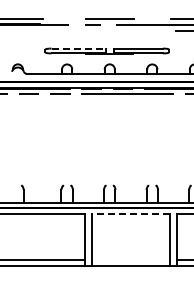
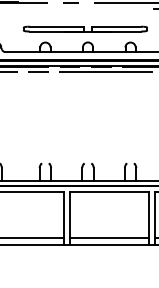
line: (79, 48) -> (57, 26), dashed -> solid
line: (130, 214) -> (108, 192), dashed -> solid
line: (130, 260) -> (108, 238), added

